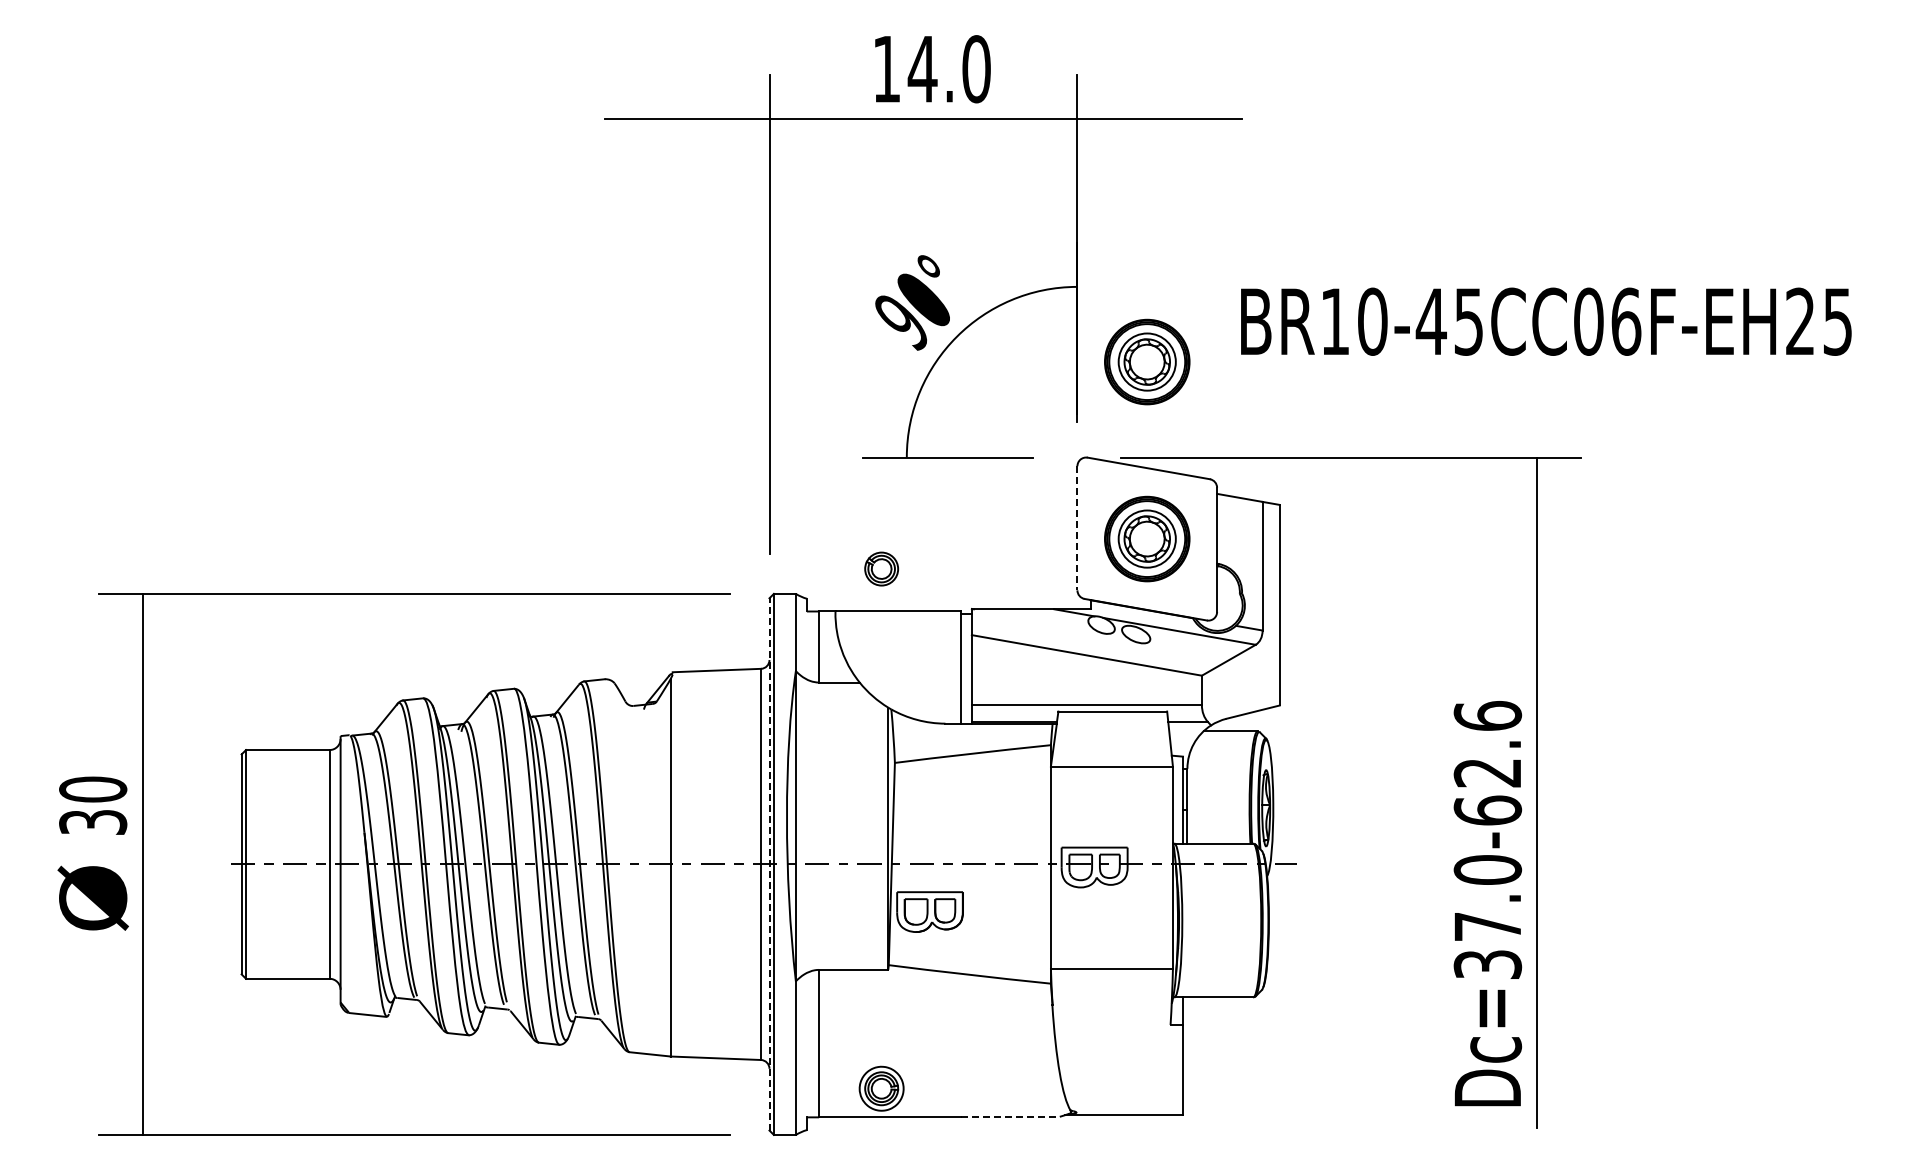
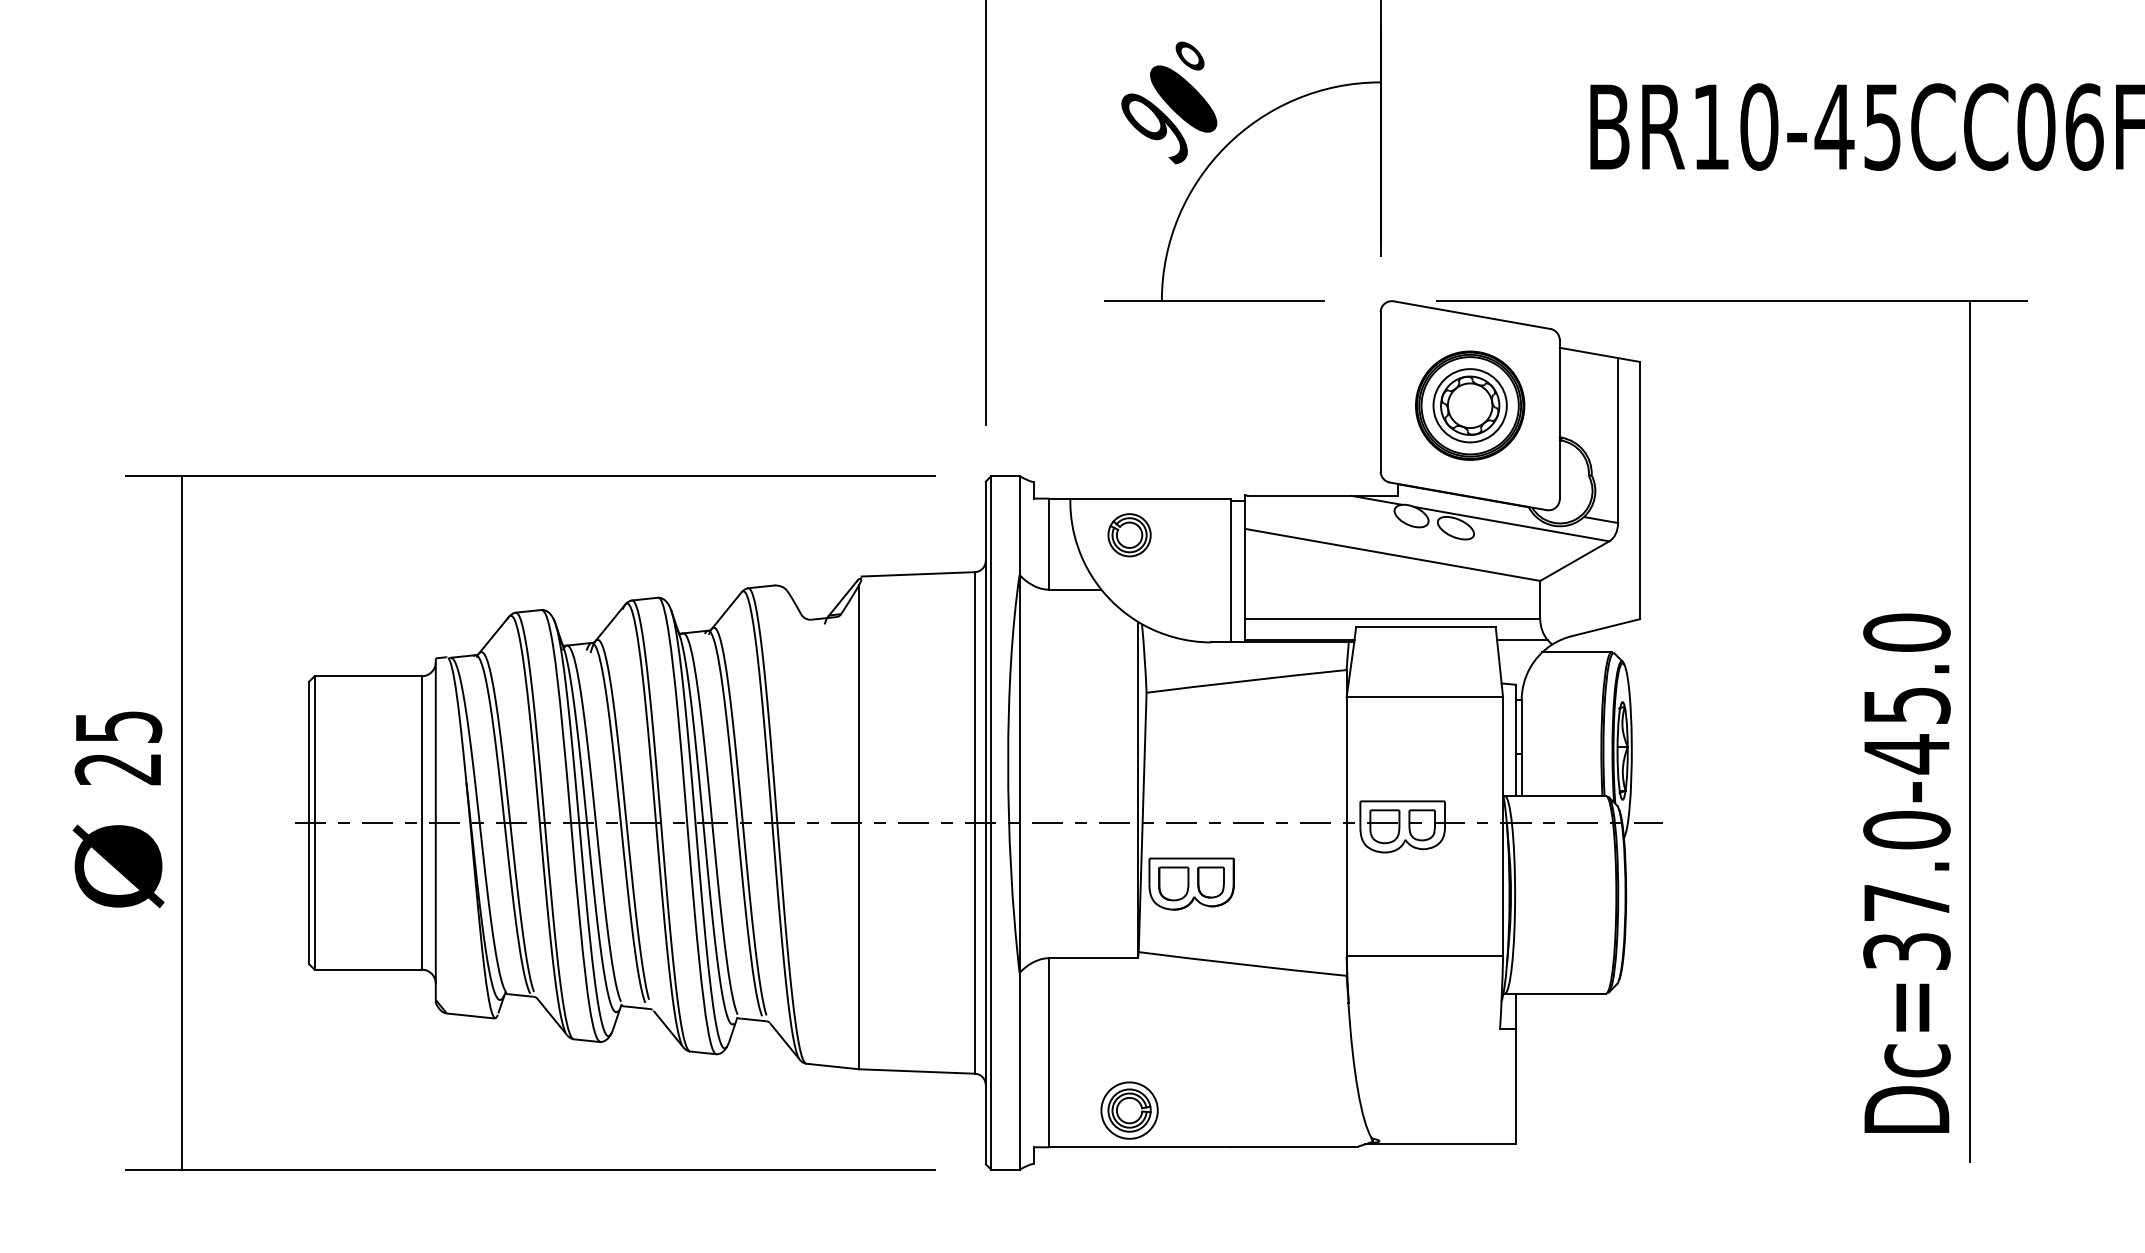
part: (1147, 361) -> (1470, 178), removed
line: (1077, 528) -> (1380, 392), dashed -> solid
part: (881, 568) -> (1129, 534), moved
text: (1487, 763) -> (1906, 693), Dc=37.0-62.6 -> Dc=37.0-45.0
text: (93, 805) -> (118, 747), 30 -> 25
line: (769, 863) -> (985, 821), dashed -> solid
line: (1010, 1116) -> (1294, 1146), dashed -> solid

